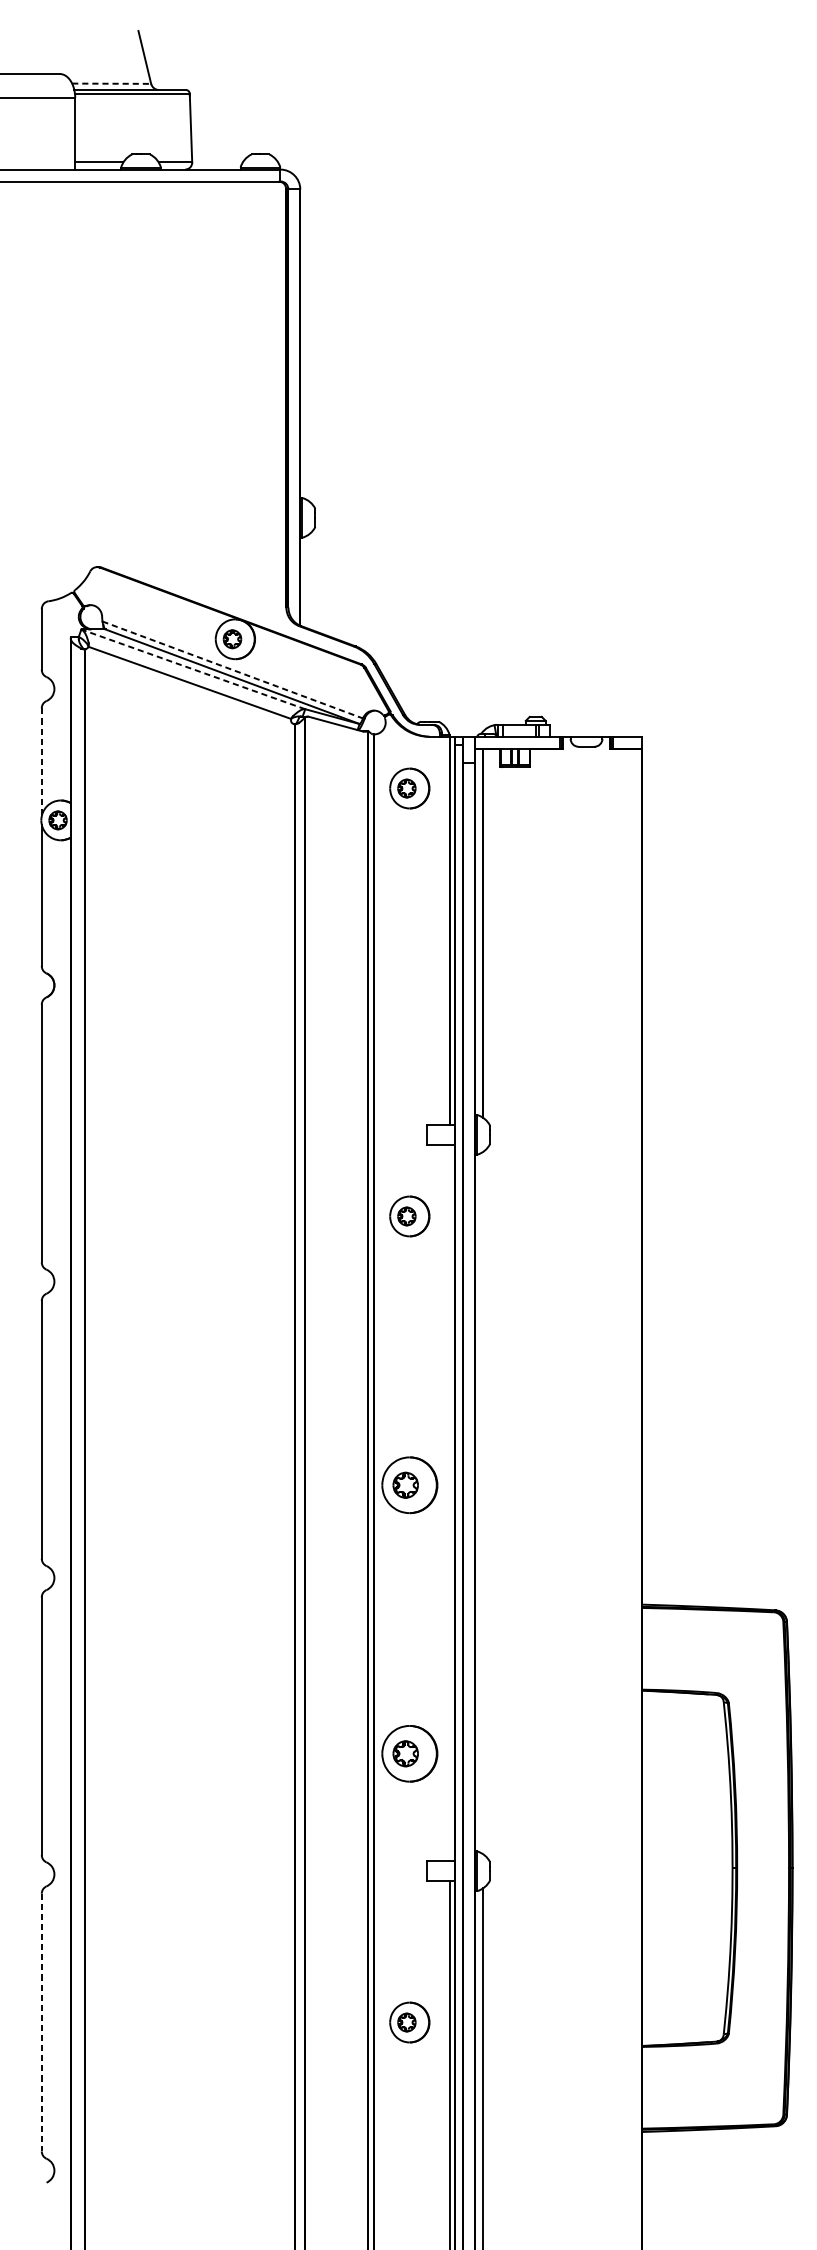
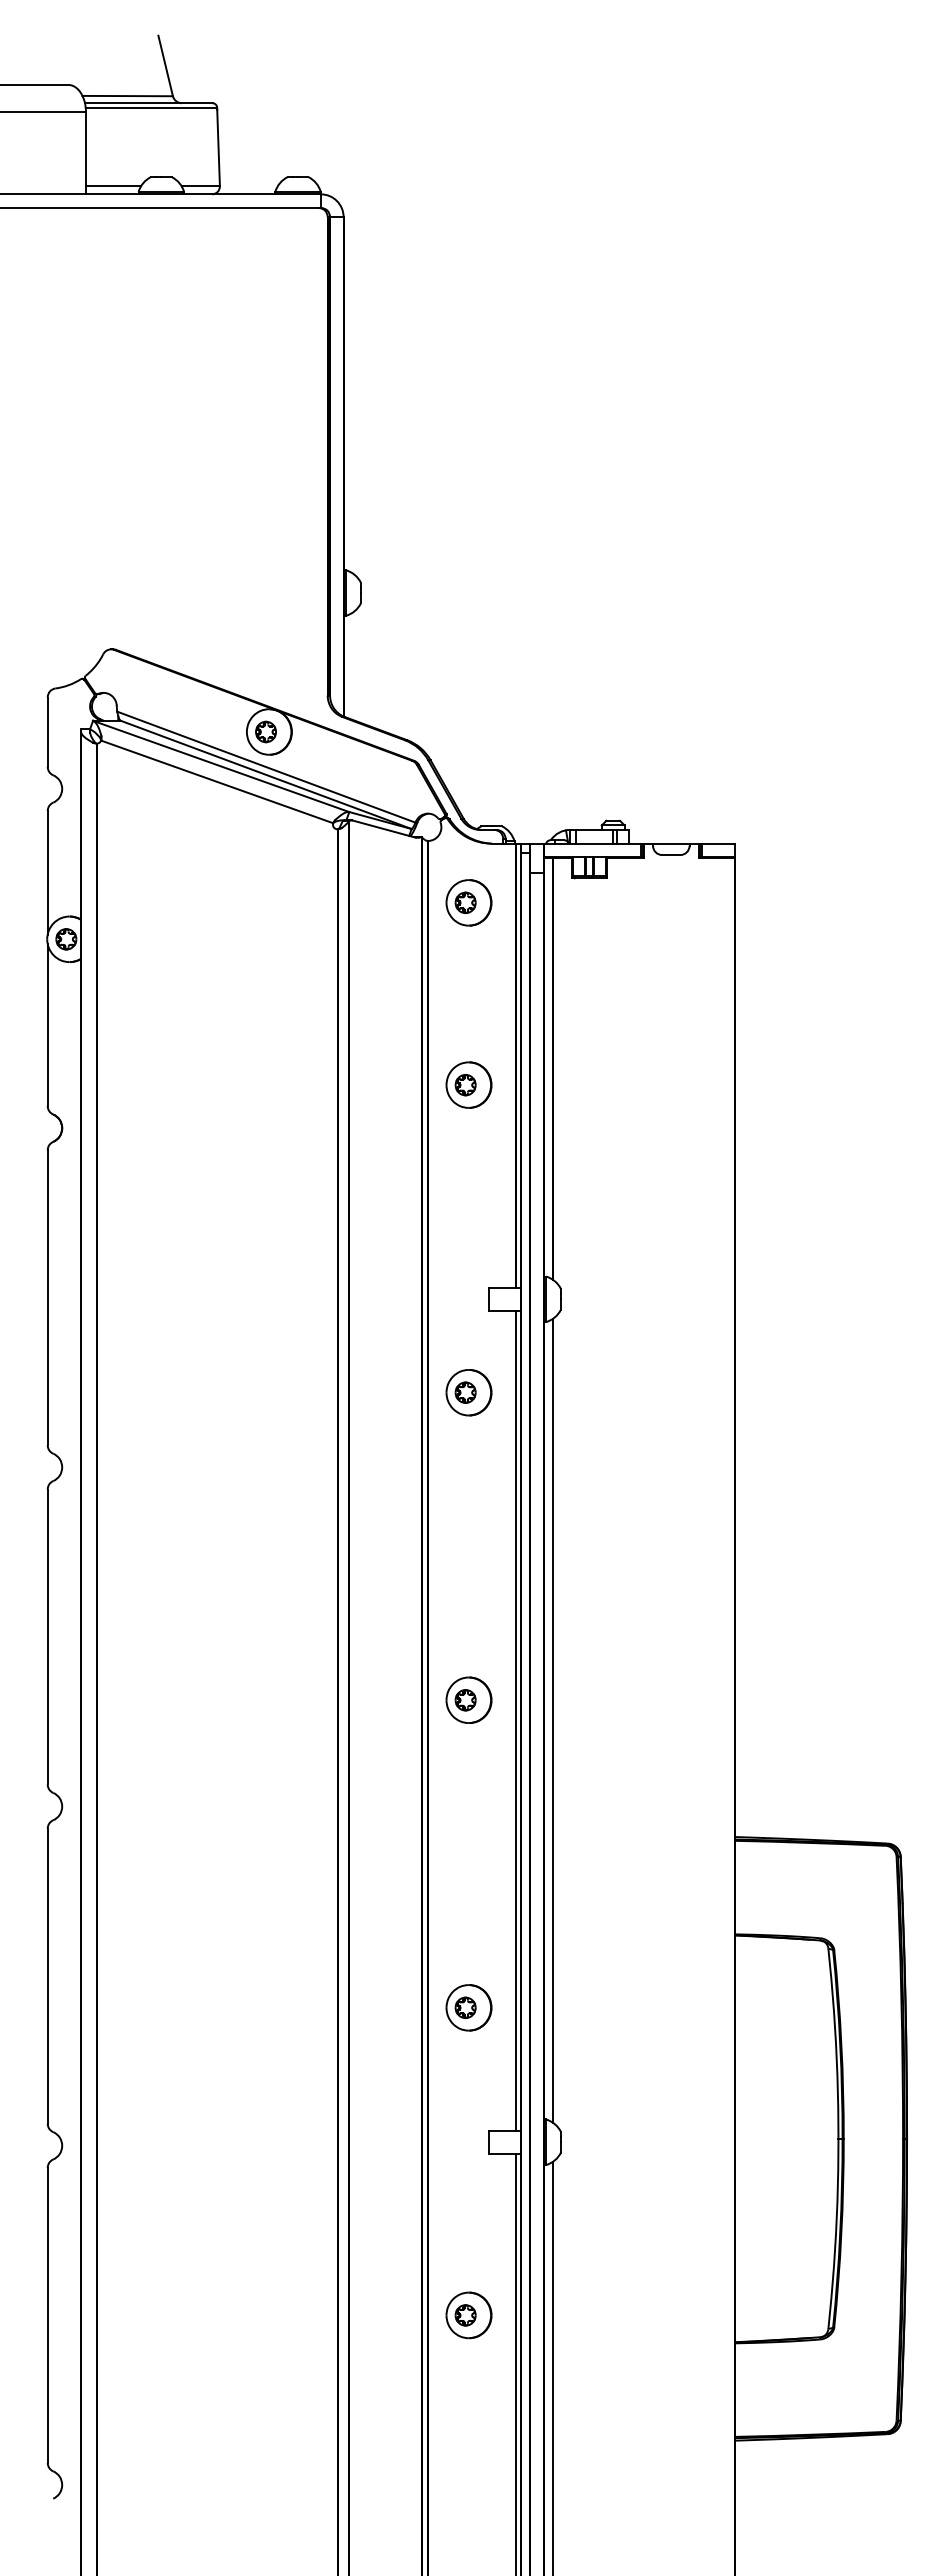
line: (112, 84) -> (128, 96), dashed -> solid
line: (192, 669) -> (220, 766), dashed -> solid
line: (232, 670) -> (266, 767), dashed -> solid
line: (41, 762) -> (47, 872), dashed -> solid
part: (409, 947) -> (468, 1084), added
part: (409, 1484) -> (468, 1699), size x0.71
line: (450, 1502) -> (515, 1720), added
line: (482, 1502) -> (552, 1720), added
part: (409, 1753) -> (468, 2007), size x0.71
line: (41, 2022) -> (47, 2315), dashed -> solid

